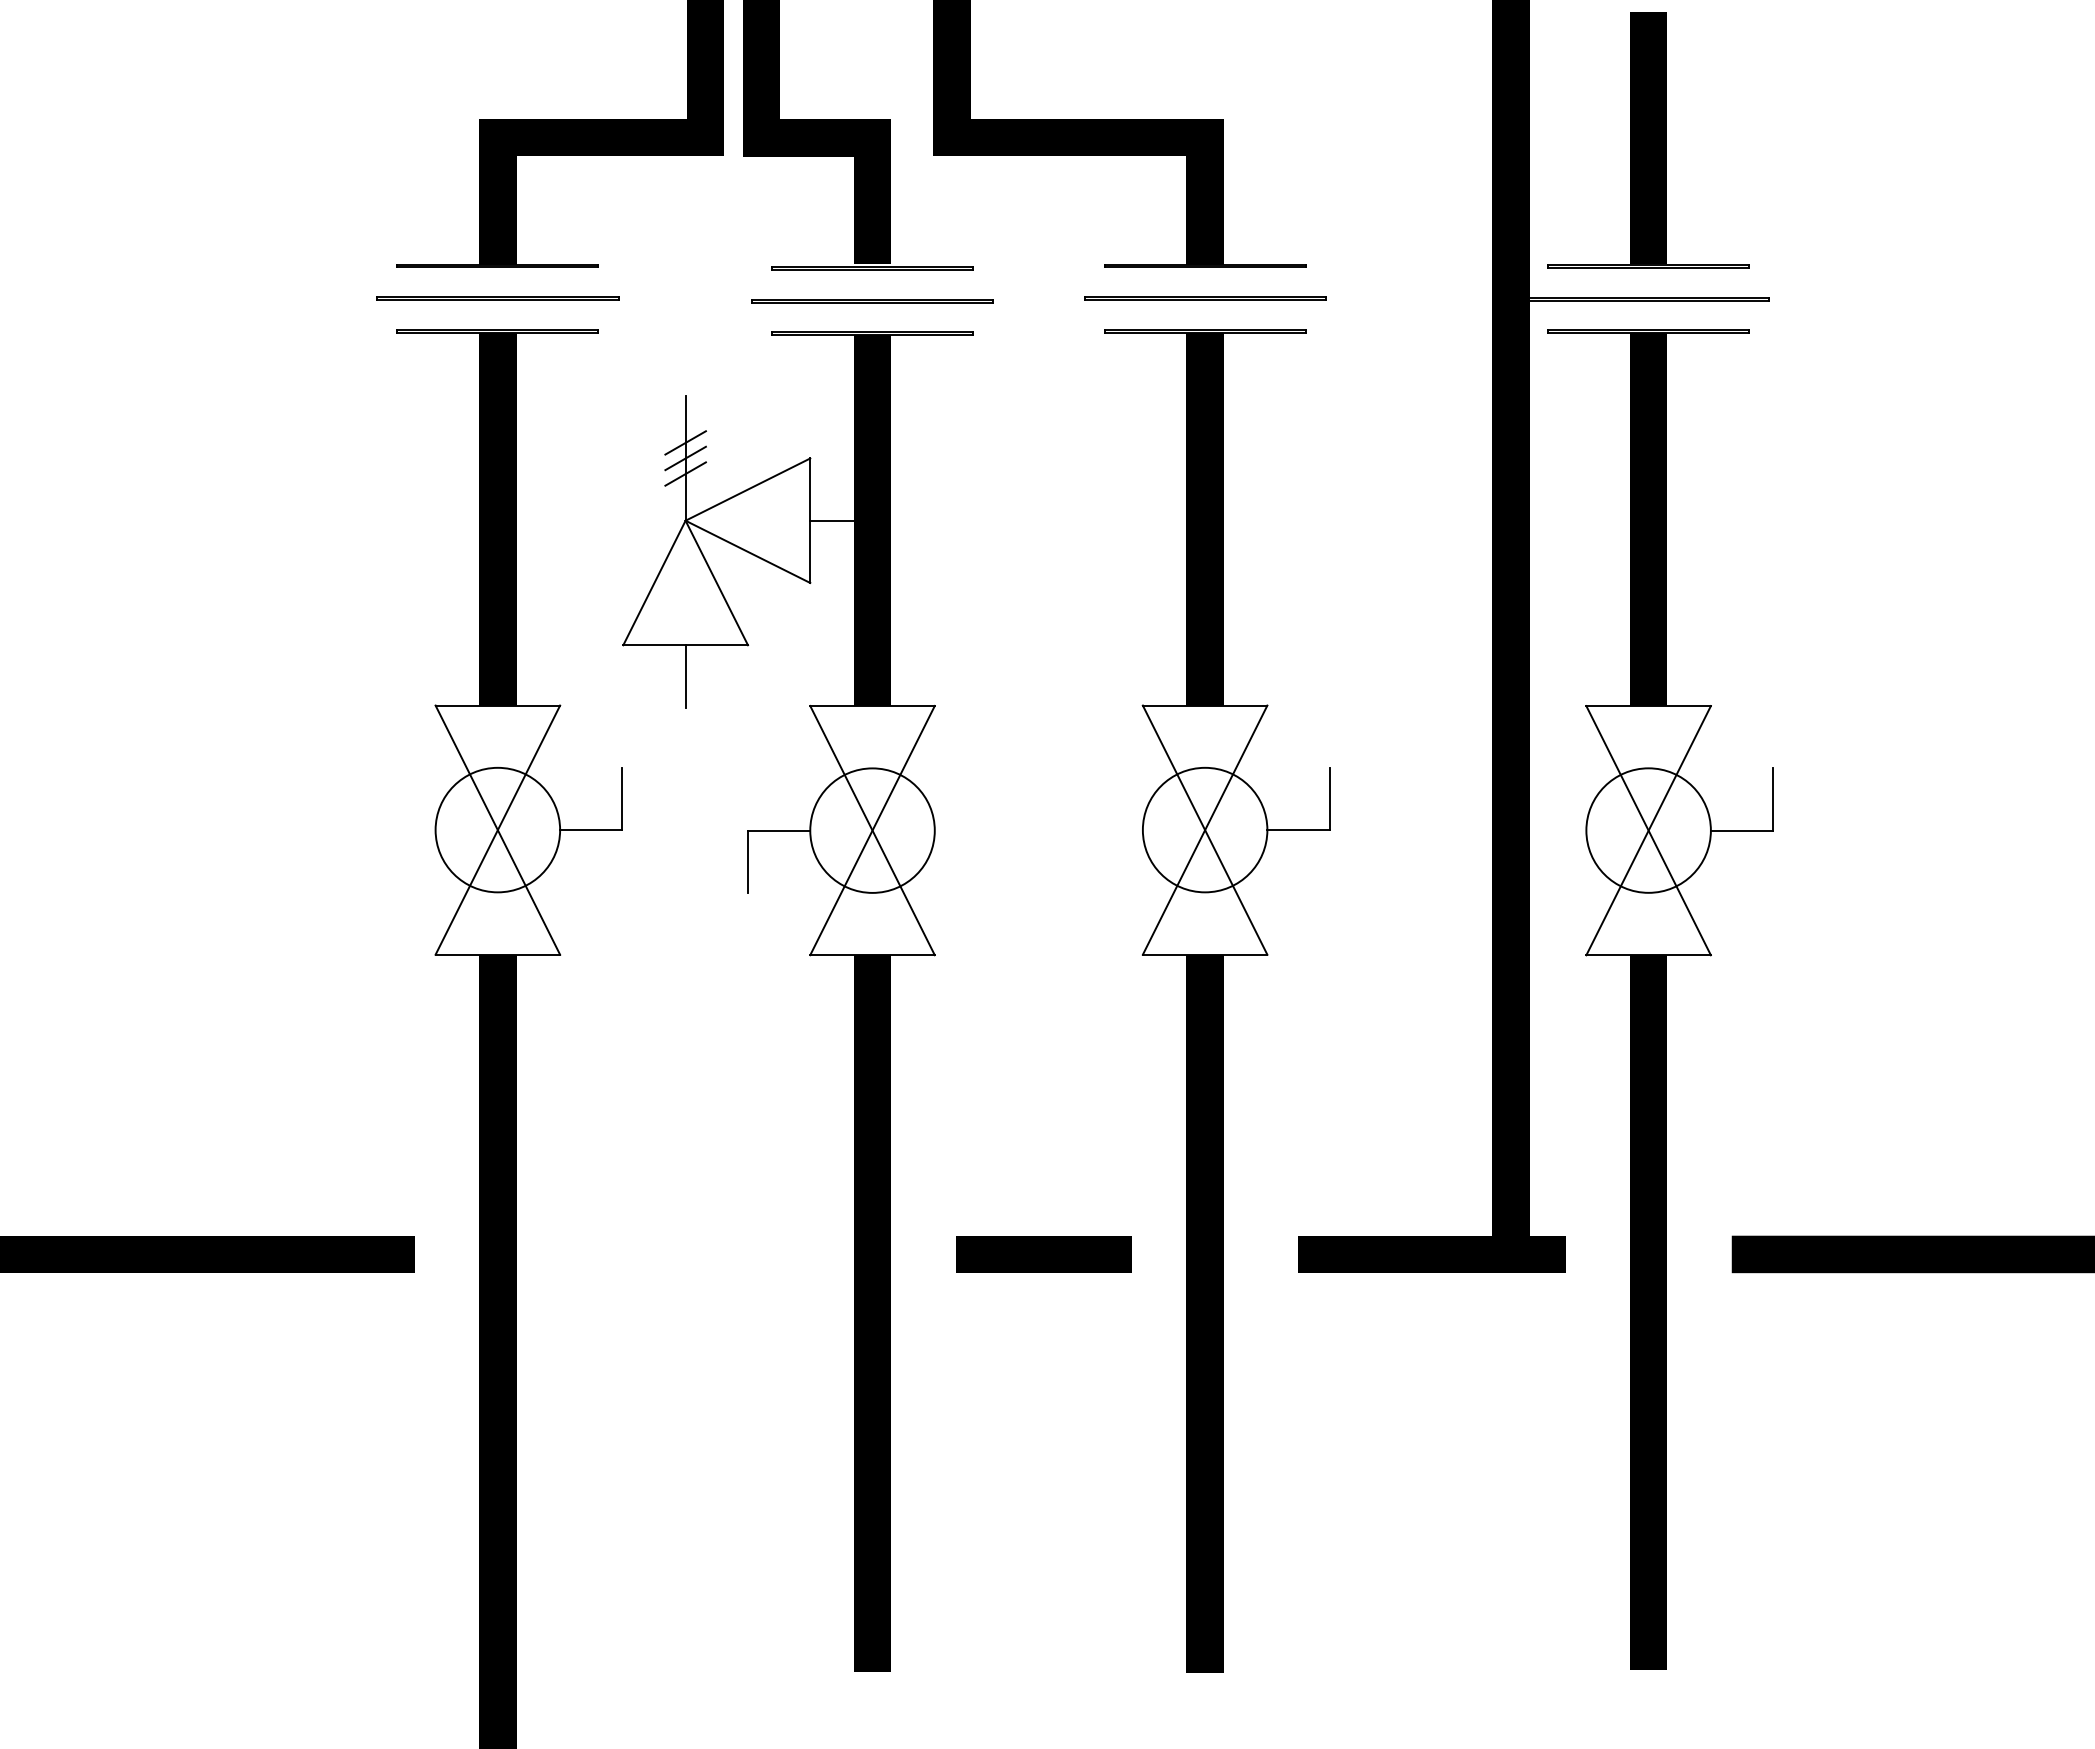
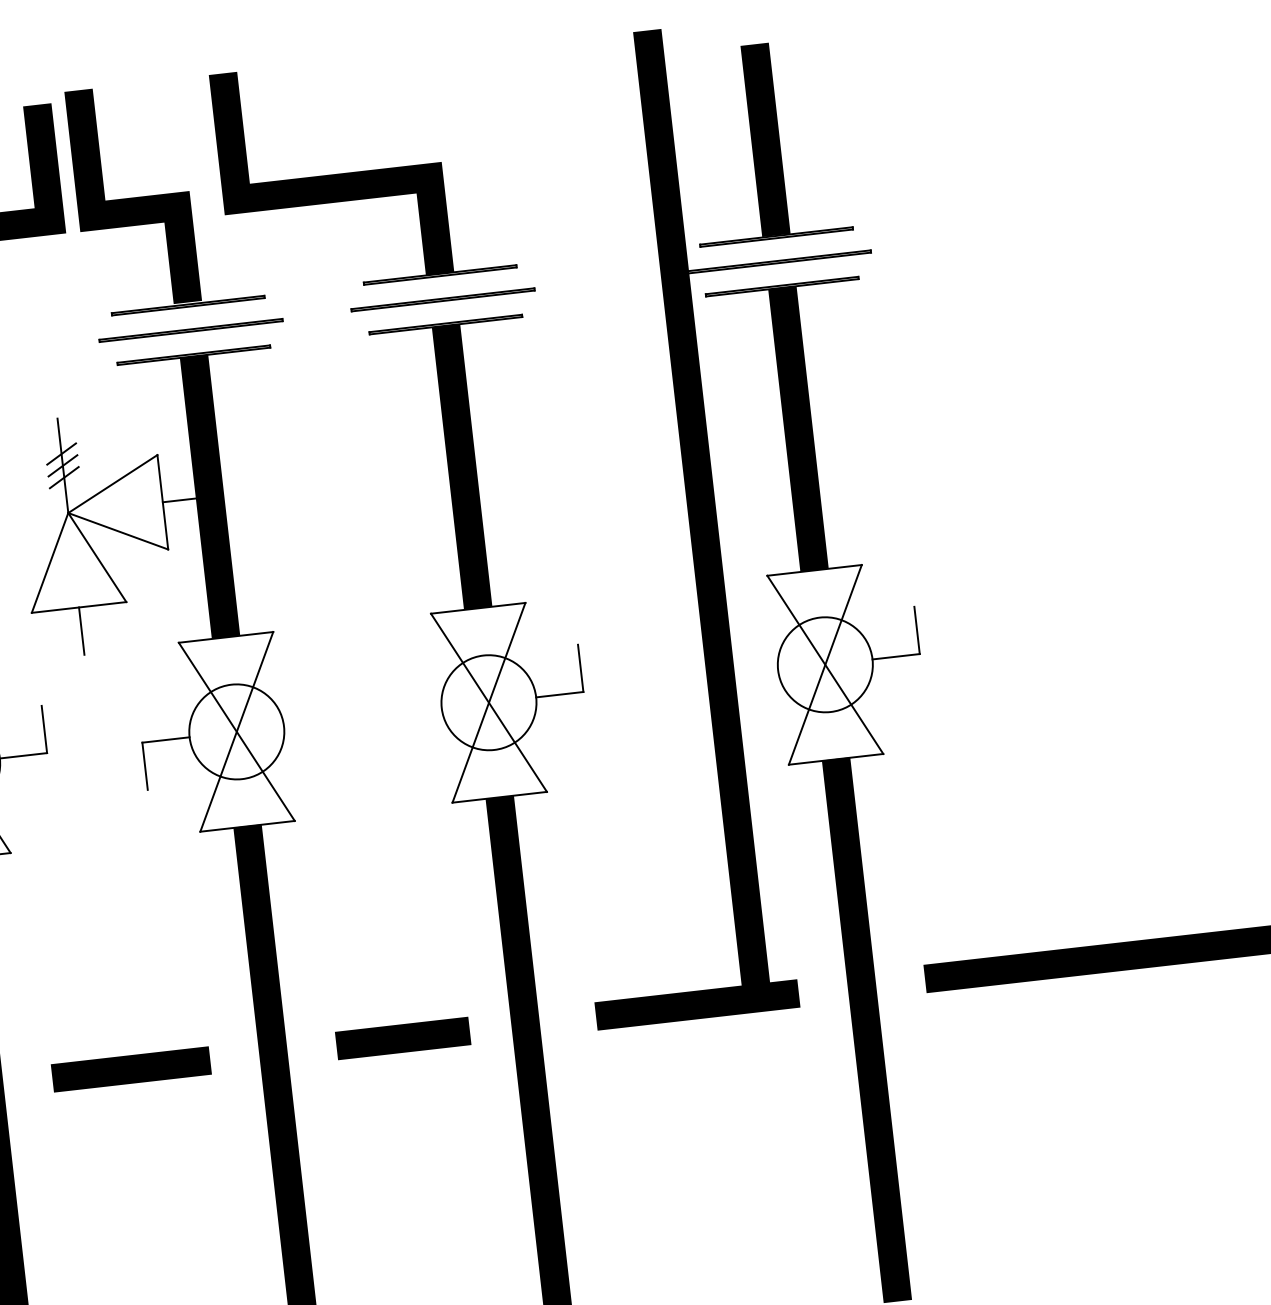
line: (684, 1254) -> (130, 1069), added

